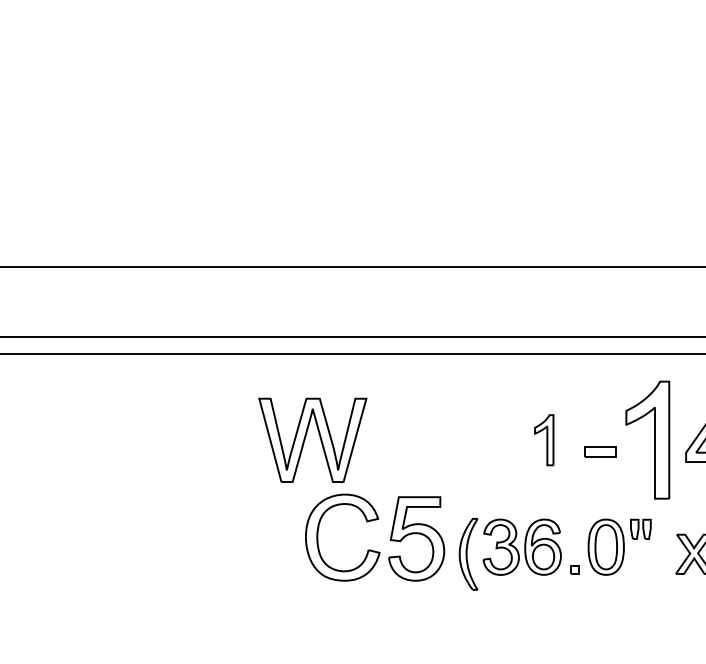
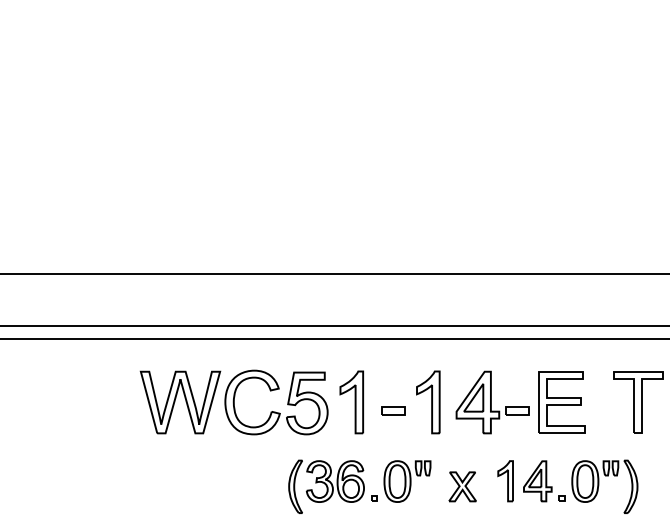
part: (544, 440) -> (351, 402), size x1.67
part: (648, 440) -> (428, 402), size x0.71
part: (373, 549) -> (275, 411), moved

